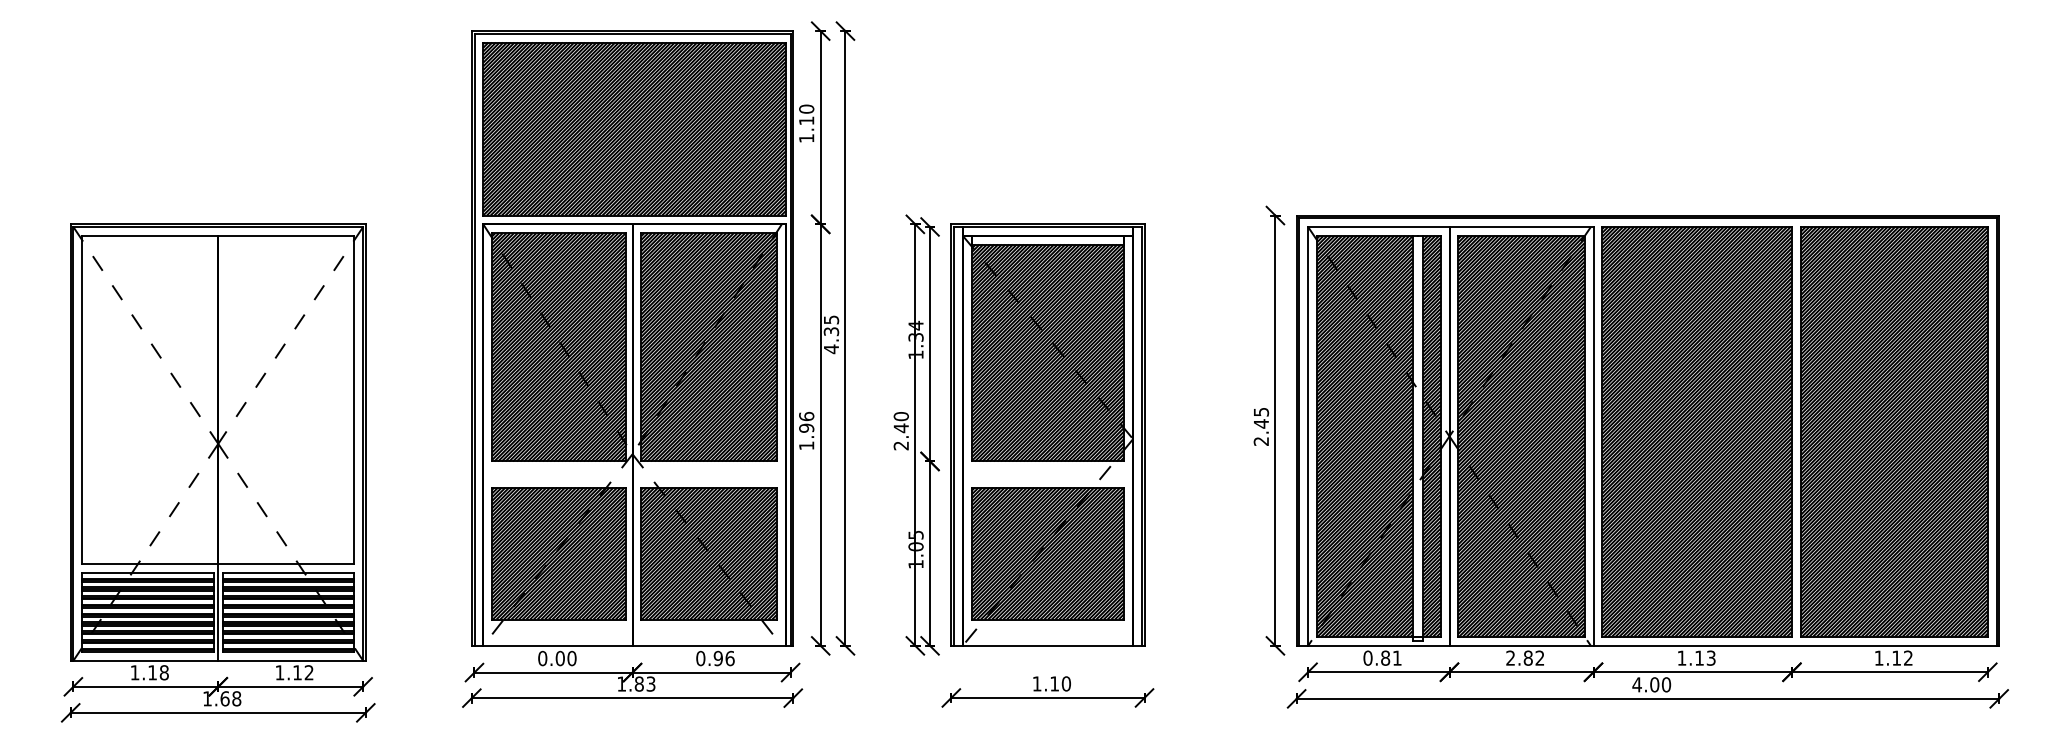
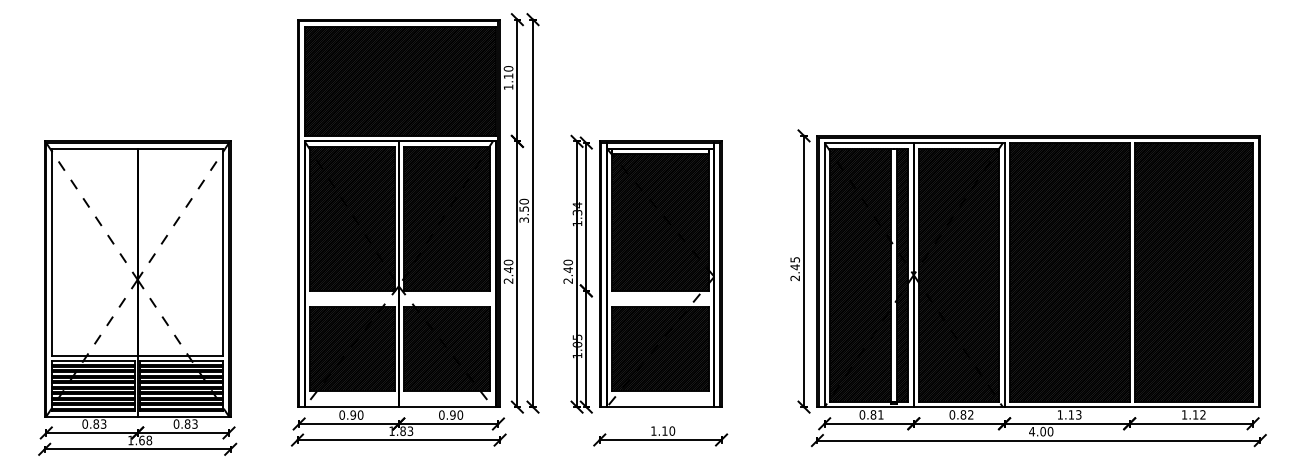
text: (830, 333) -> (523, 210), 4.35 -> 3.50
text: (806, 430) -> (508, 271), 1.96 -> 2.40
text: (559, 657) -> (352, 414), 0.00 -> 0.90
text: (730, 657) -> (460, 414), 0.96 -> 0.90
text: (1510, 657) -> (952, 414), 2.82 -> 0.82
text: (149, 671) -> (94, 423), 1.18 -> 0.83
text: (294, 671) -> (185, 423), 1.12 -> 0.83

